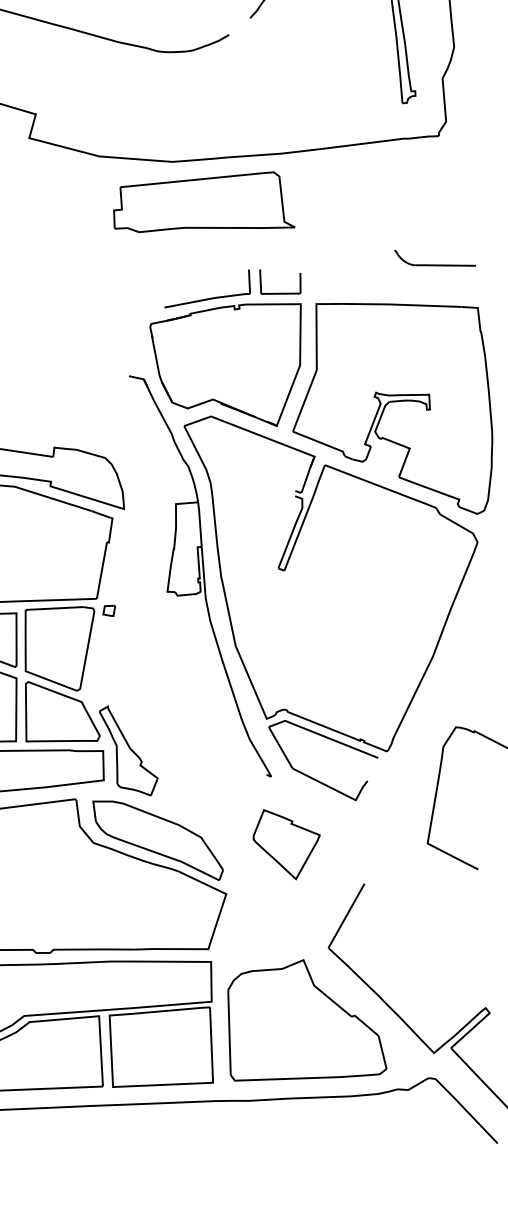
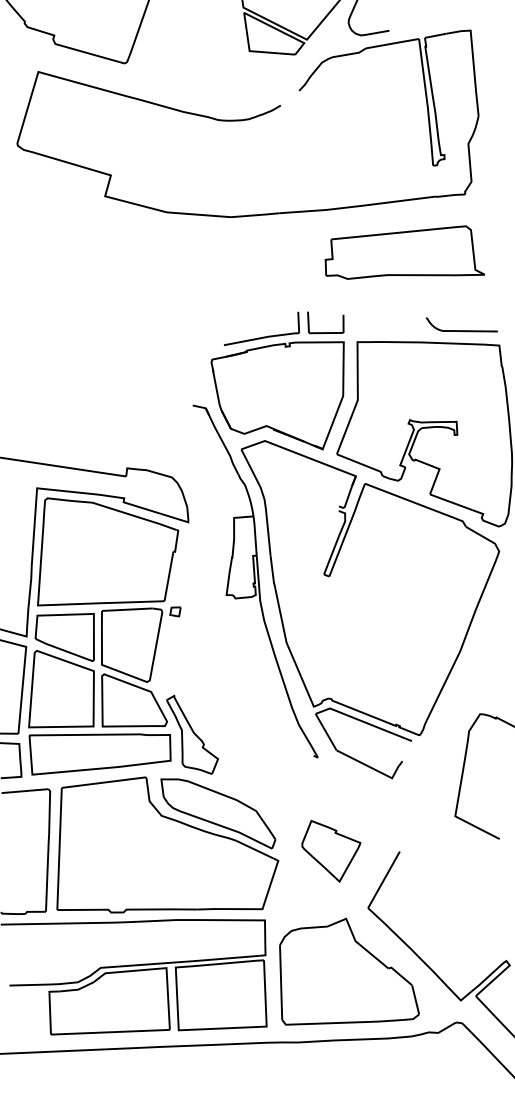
part: (203, 202) -> (404, 252), moved
curve: (434, 264) -> (461, 330), moved
part: (286, 844) -> (331, 851), moved

